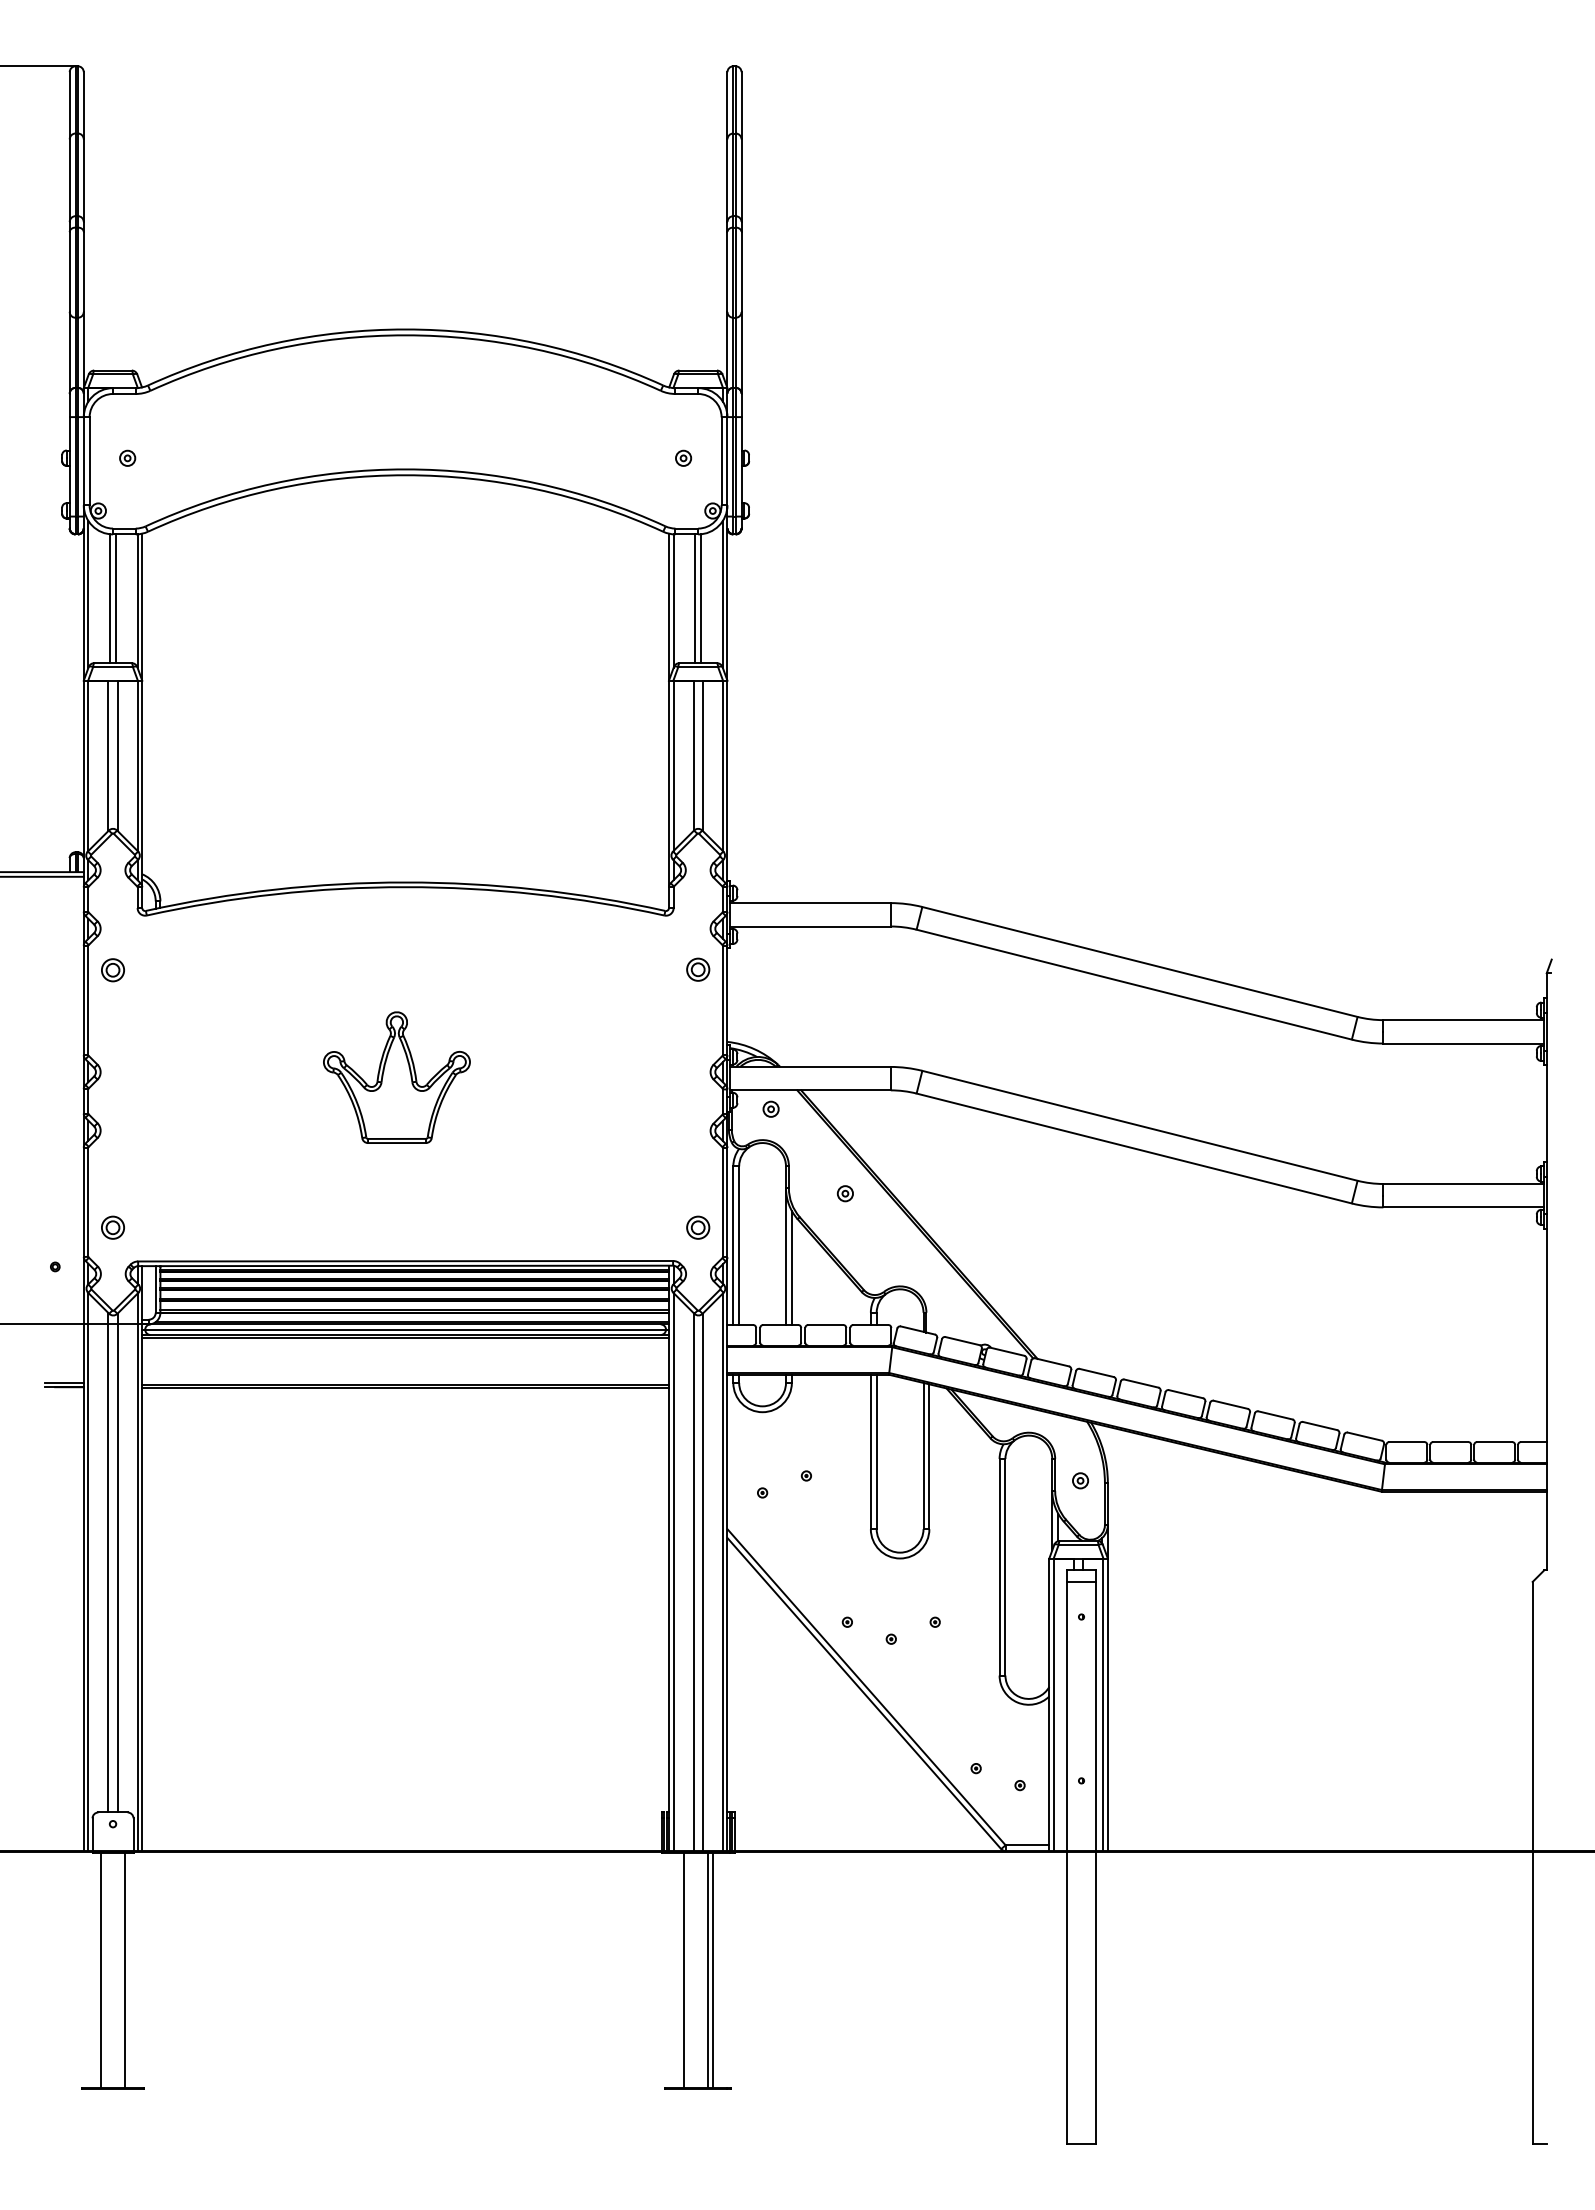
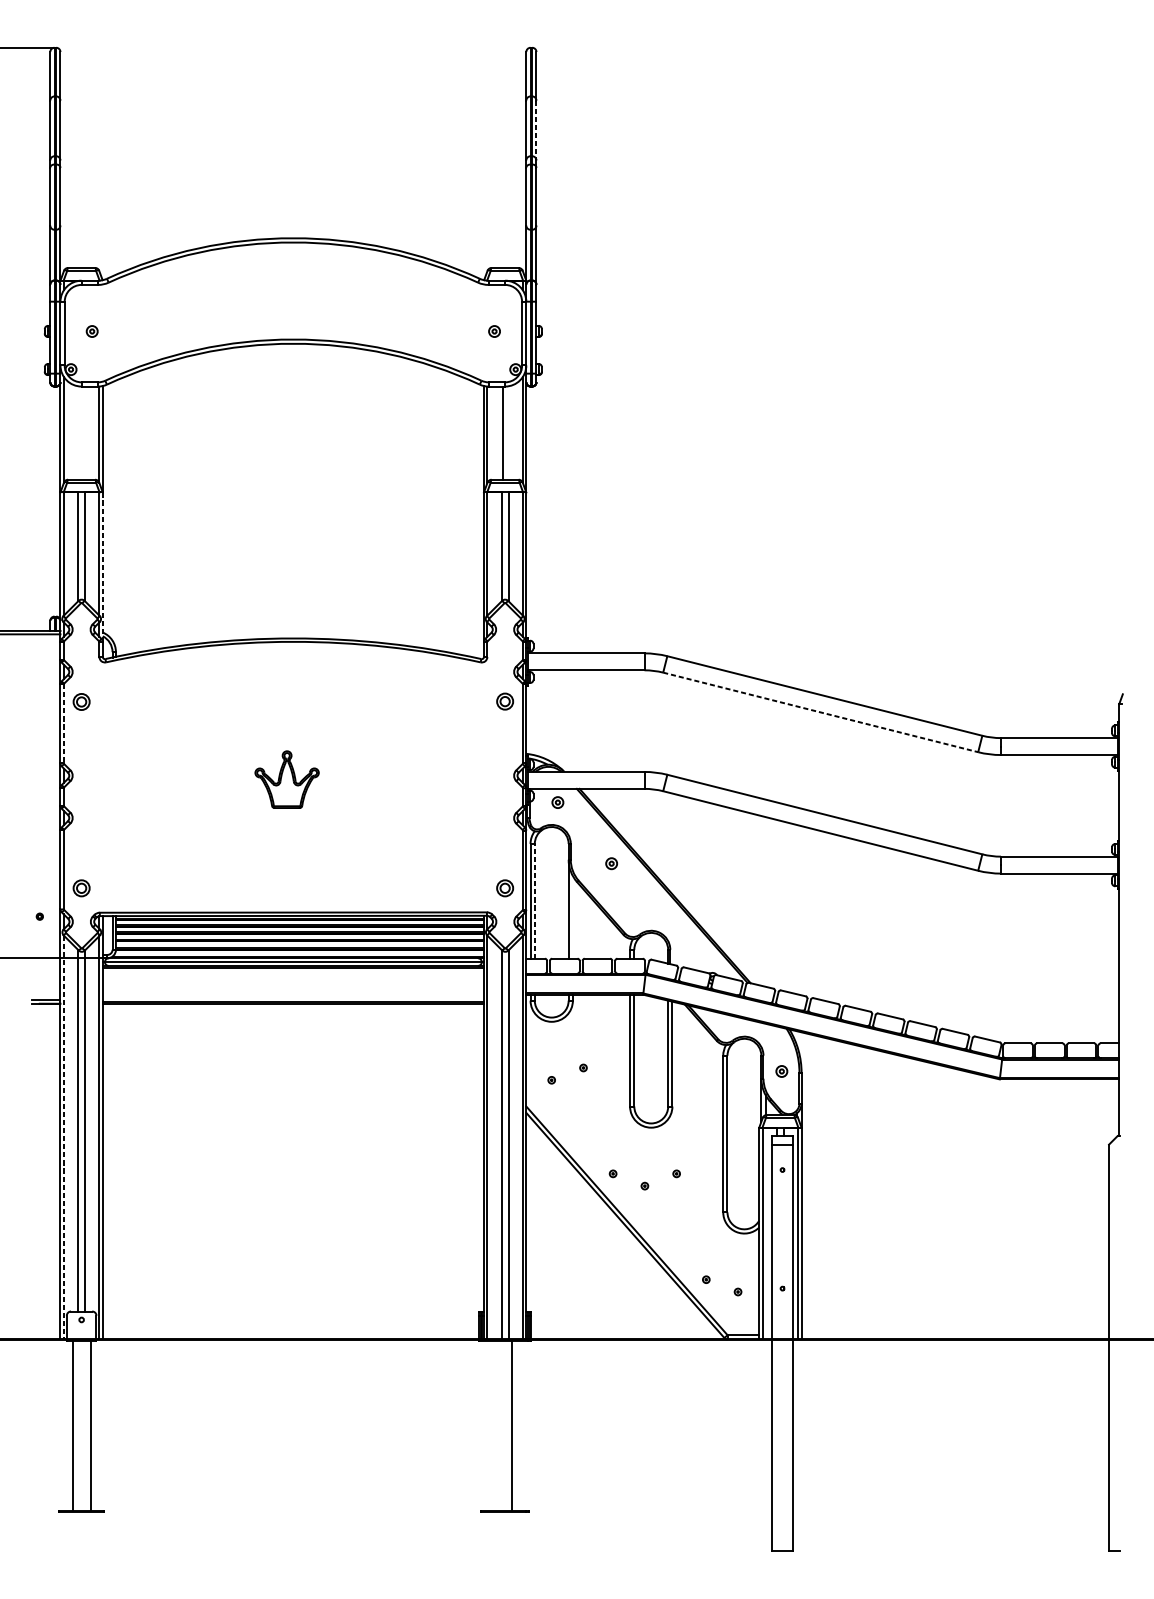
line: (741, 181) -> (536, 131), solid -> dashed
line: (110, 598) -> (79, 432), removed
line: (115, 598) -> (83, 432), removed
line: (701, 598) -> (507, 432), removed
line: (142, 784) -> (102, 567), solid -> dashed
line: (1134, 984) -> (820, 712), solid -> dashed
line: (88, 1000) -> (63, 723), solid -> dashed
part: (396, 1077) -> (286, 779), size x0.6
line: (739, 1245) -> (535, 901), solid -> dashed
line: (791, 1267) -> (572, 917), removed
line: (88, 1572) -> (63, 1137), solid -> dashed
line: (683, 1970) -> (494, 1425), removed
line: (712, 1970) -> (515, 1425), removed

